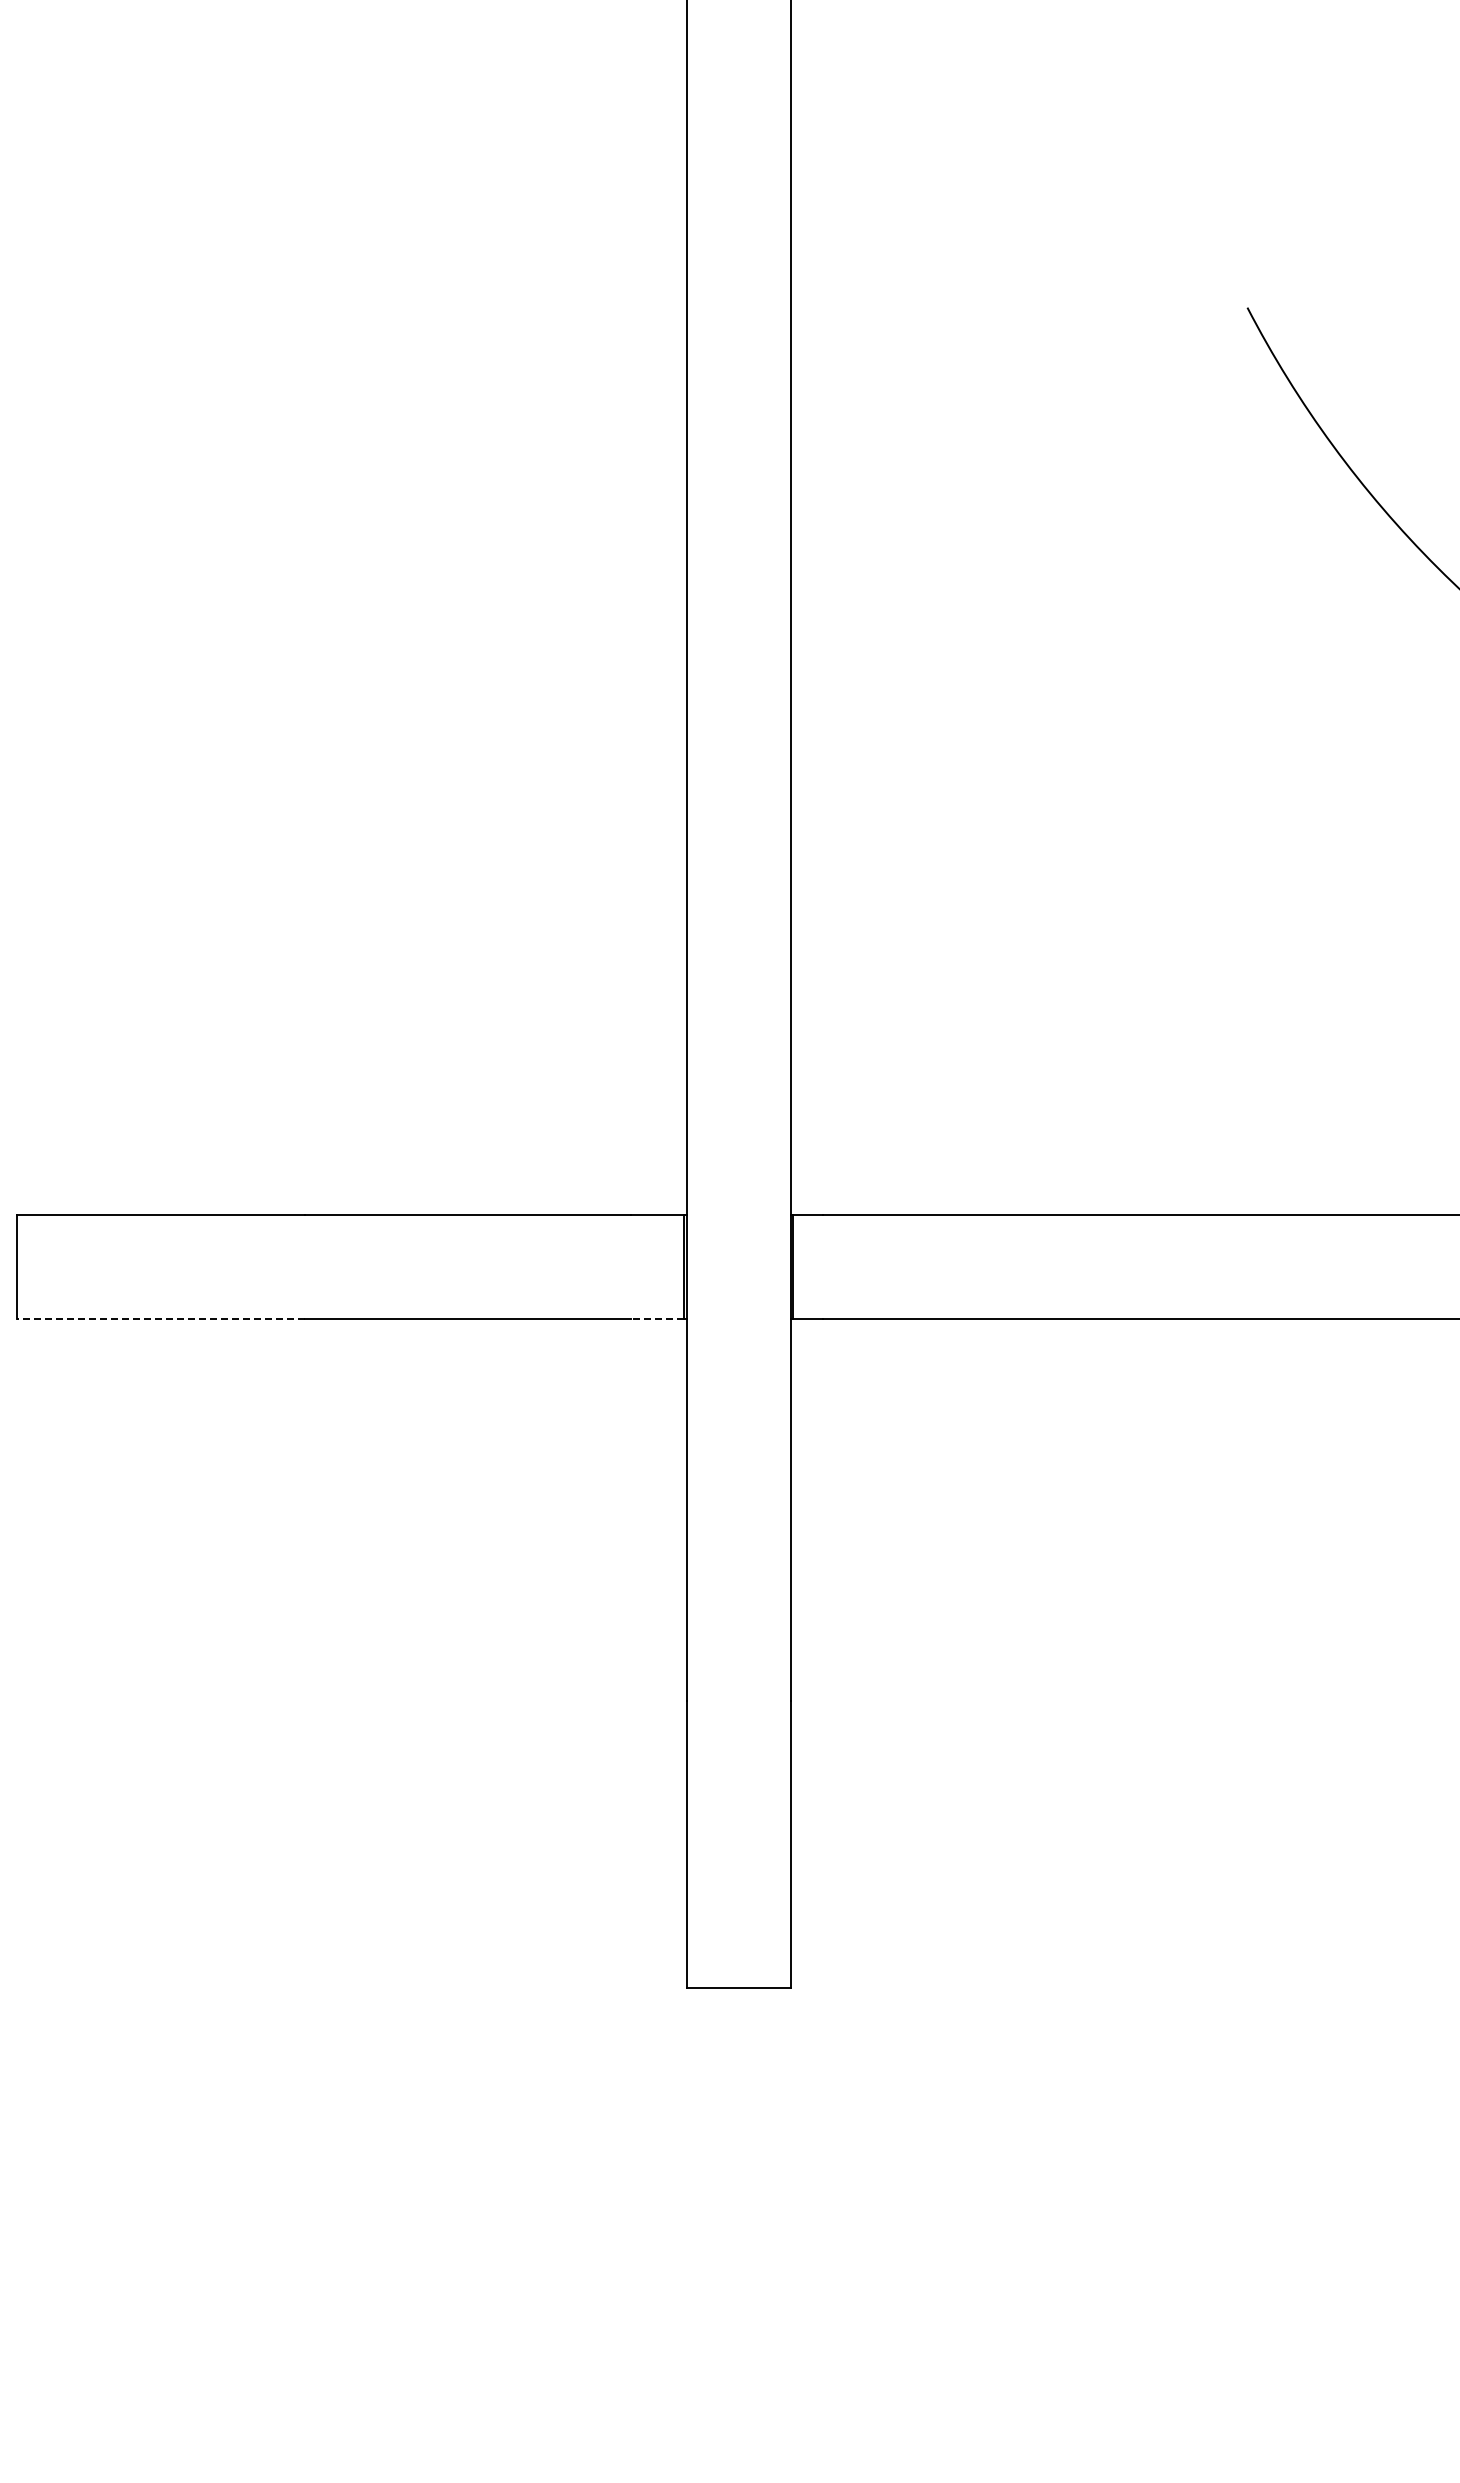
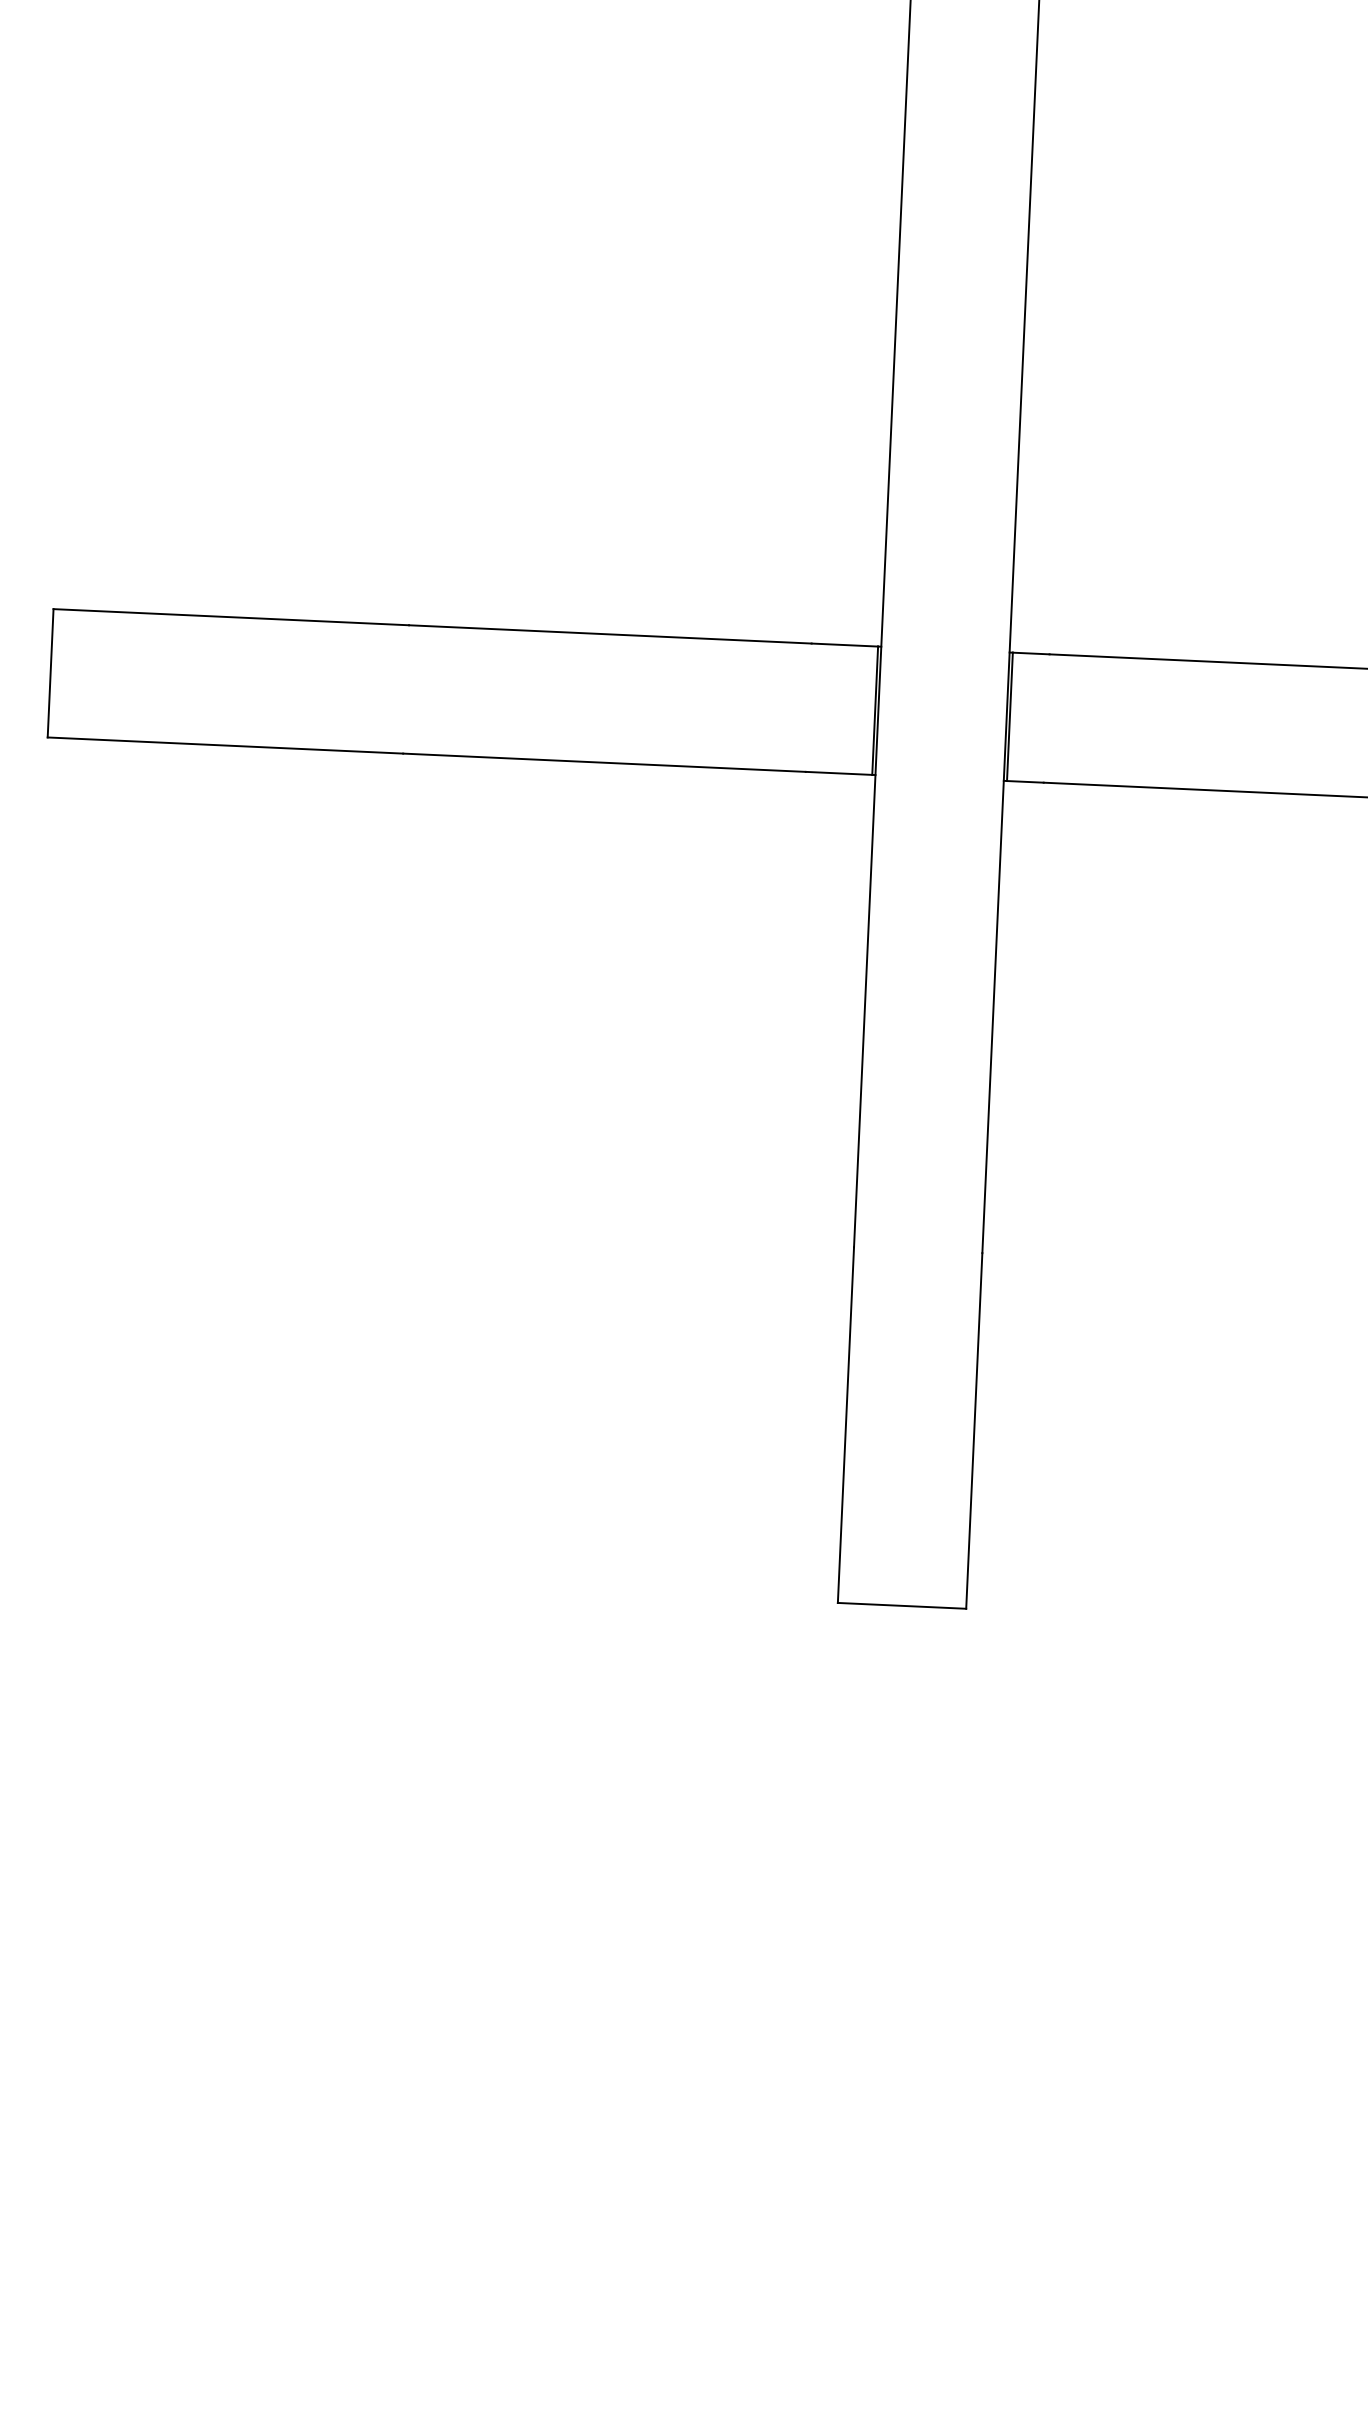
line: (161, 1318) -> (225, 745), dashed -> solid
line: (657, 1318) -> (839, 773), dashed -> solid

